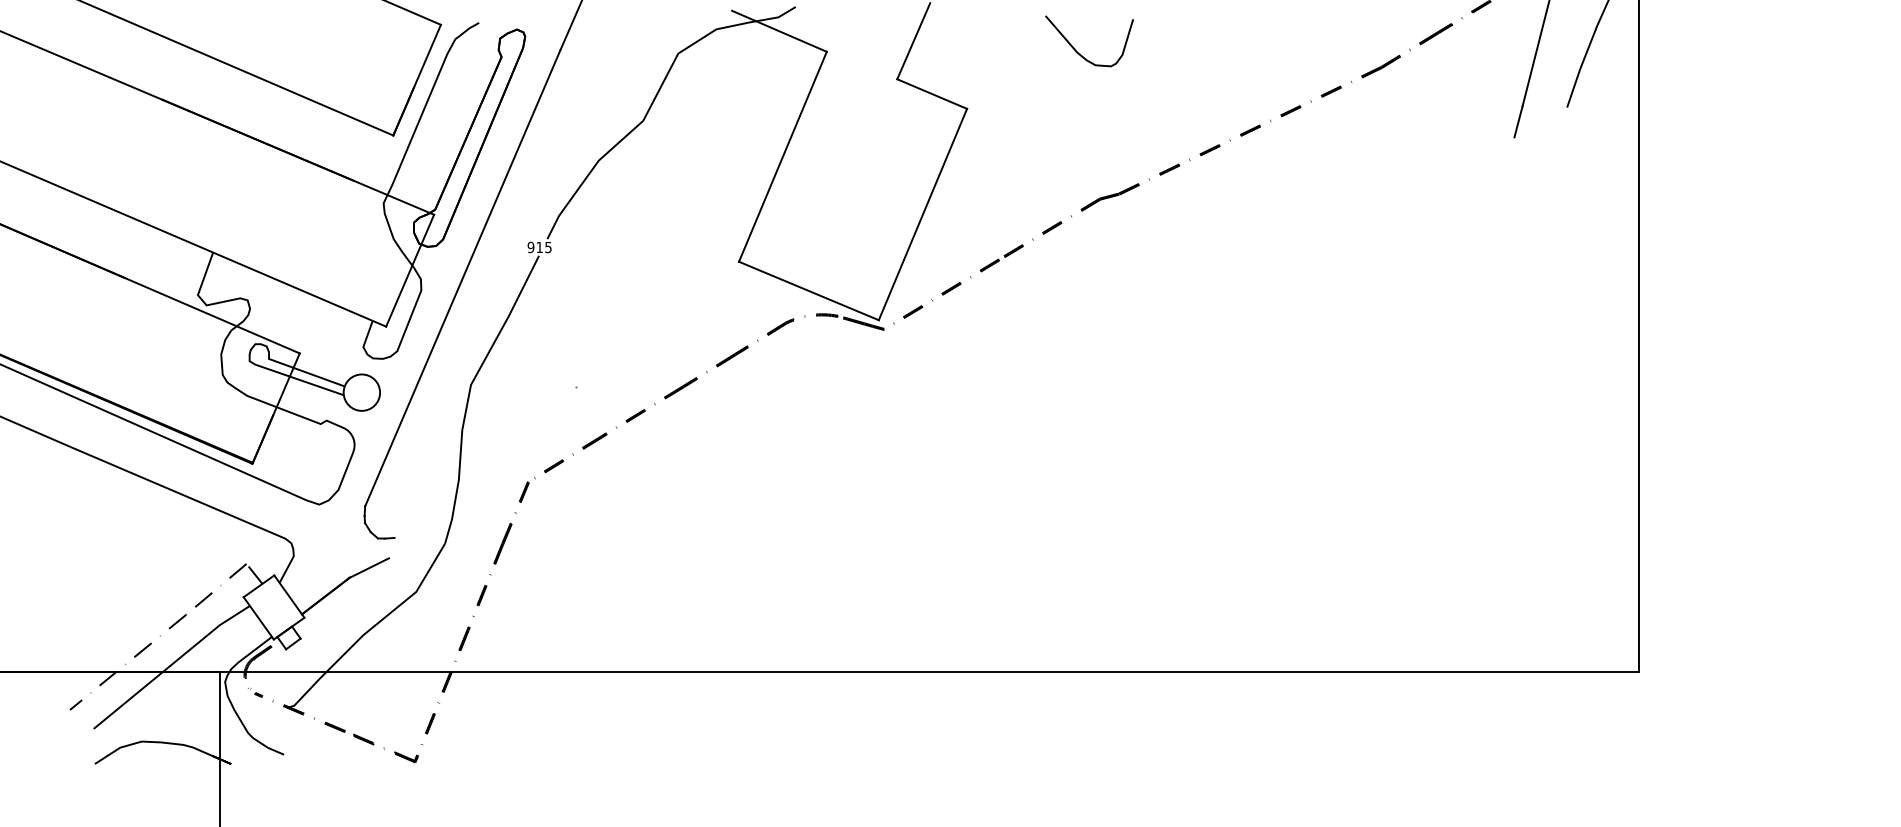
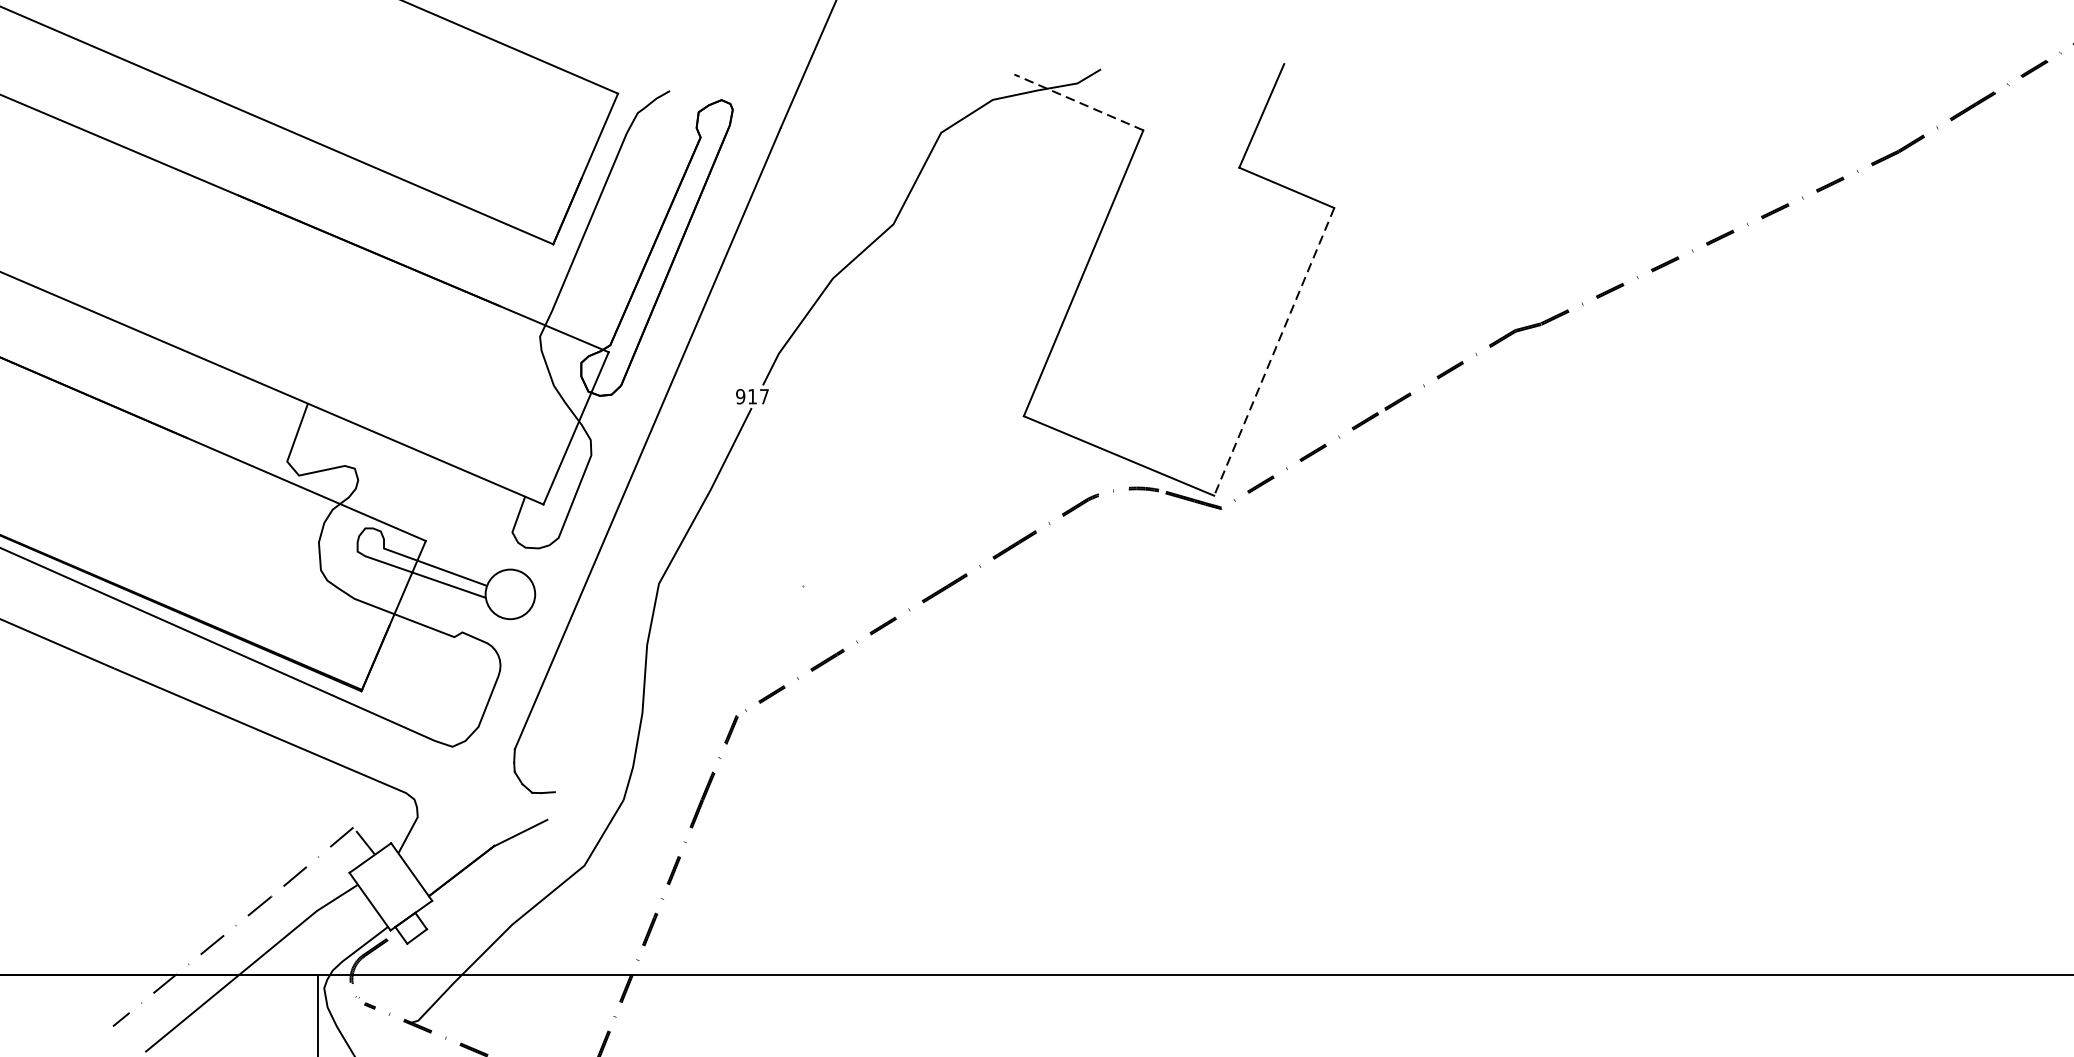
line: (779, 31) -> (1078, 102), solid -> dashed
curve: (1080, 53) -> (1488, 132), removed
line: (922, 214) -> (1273, 351), solid -> dashed
text: (548, 247) -> (764, 396), 915 -> 917

